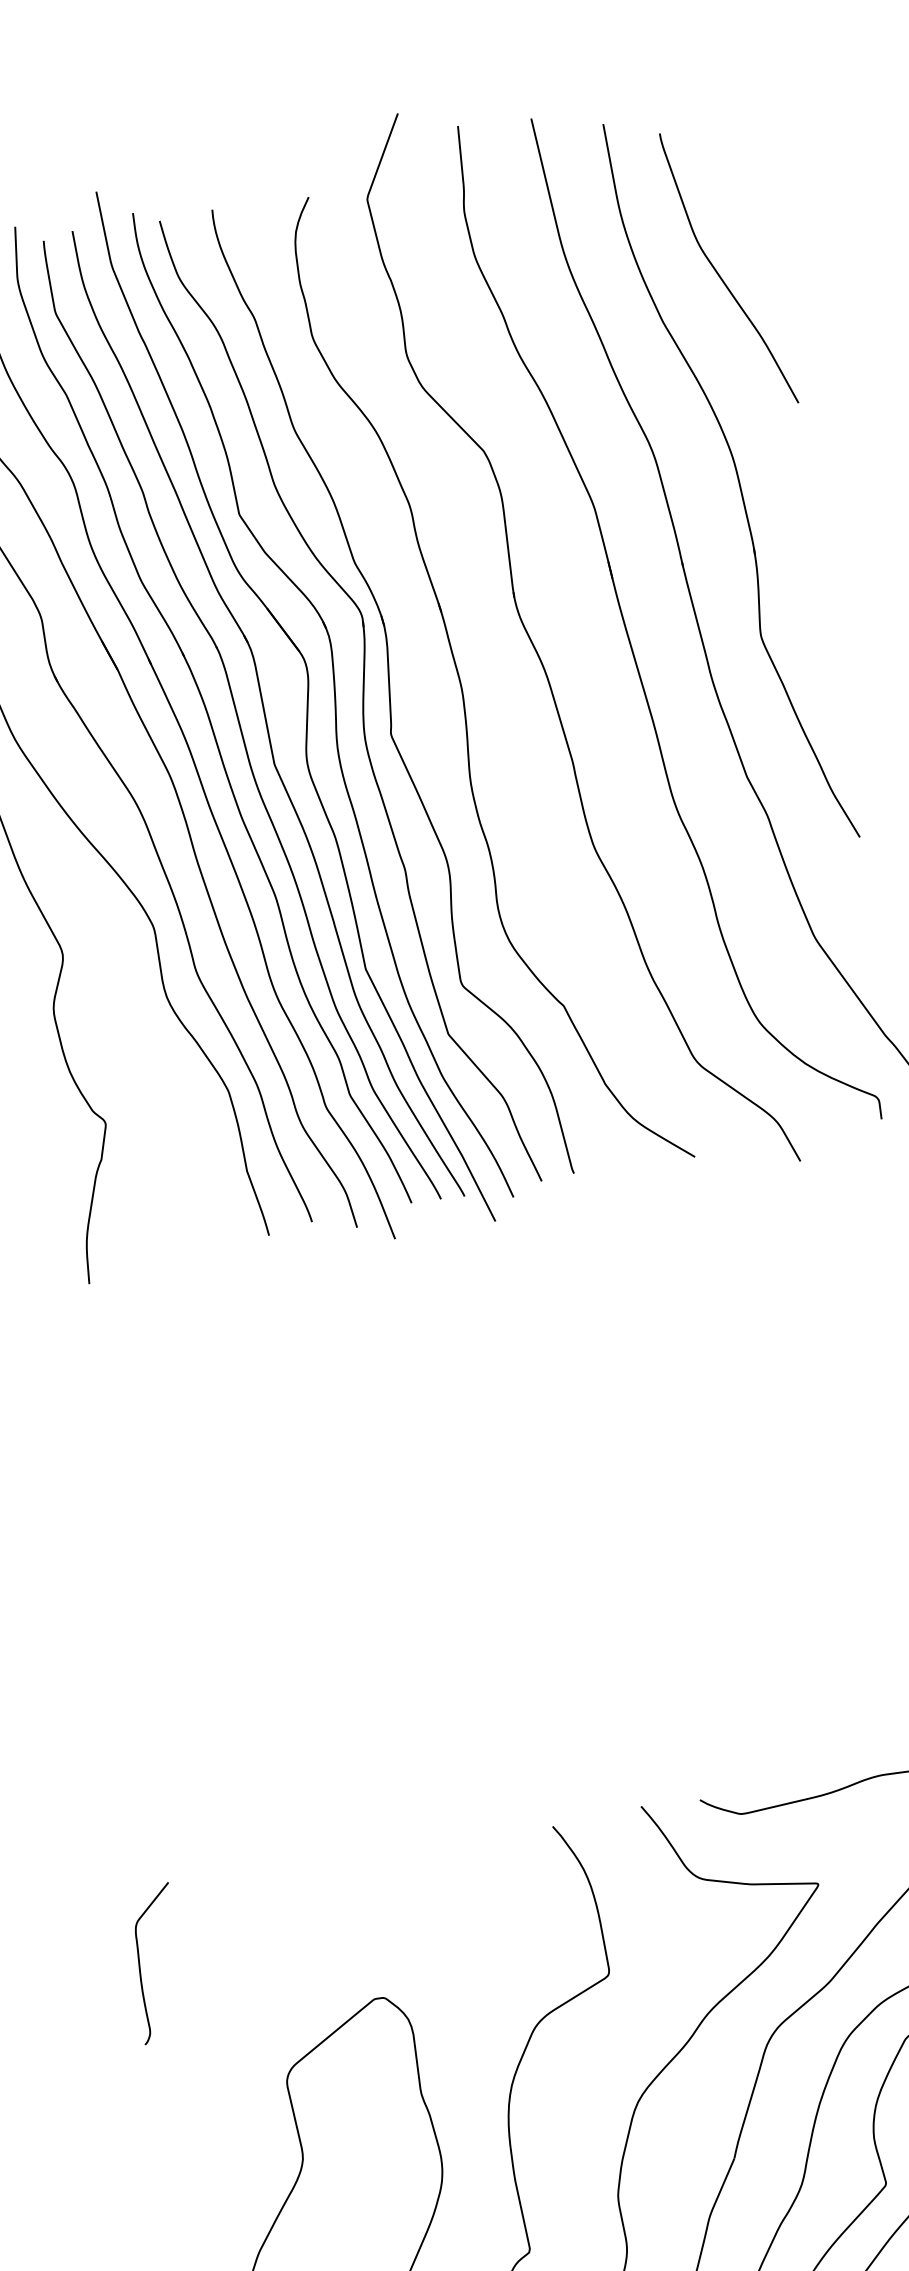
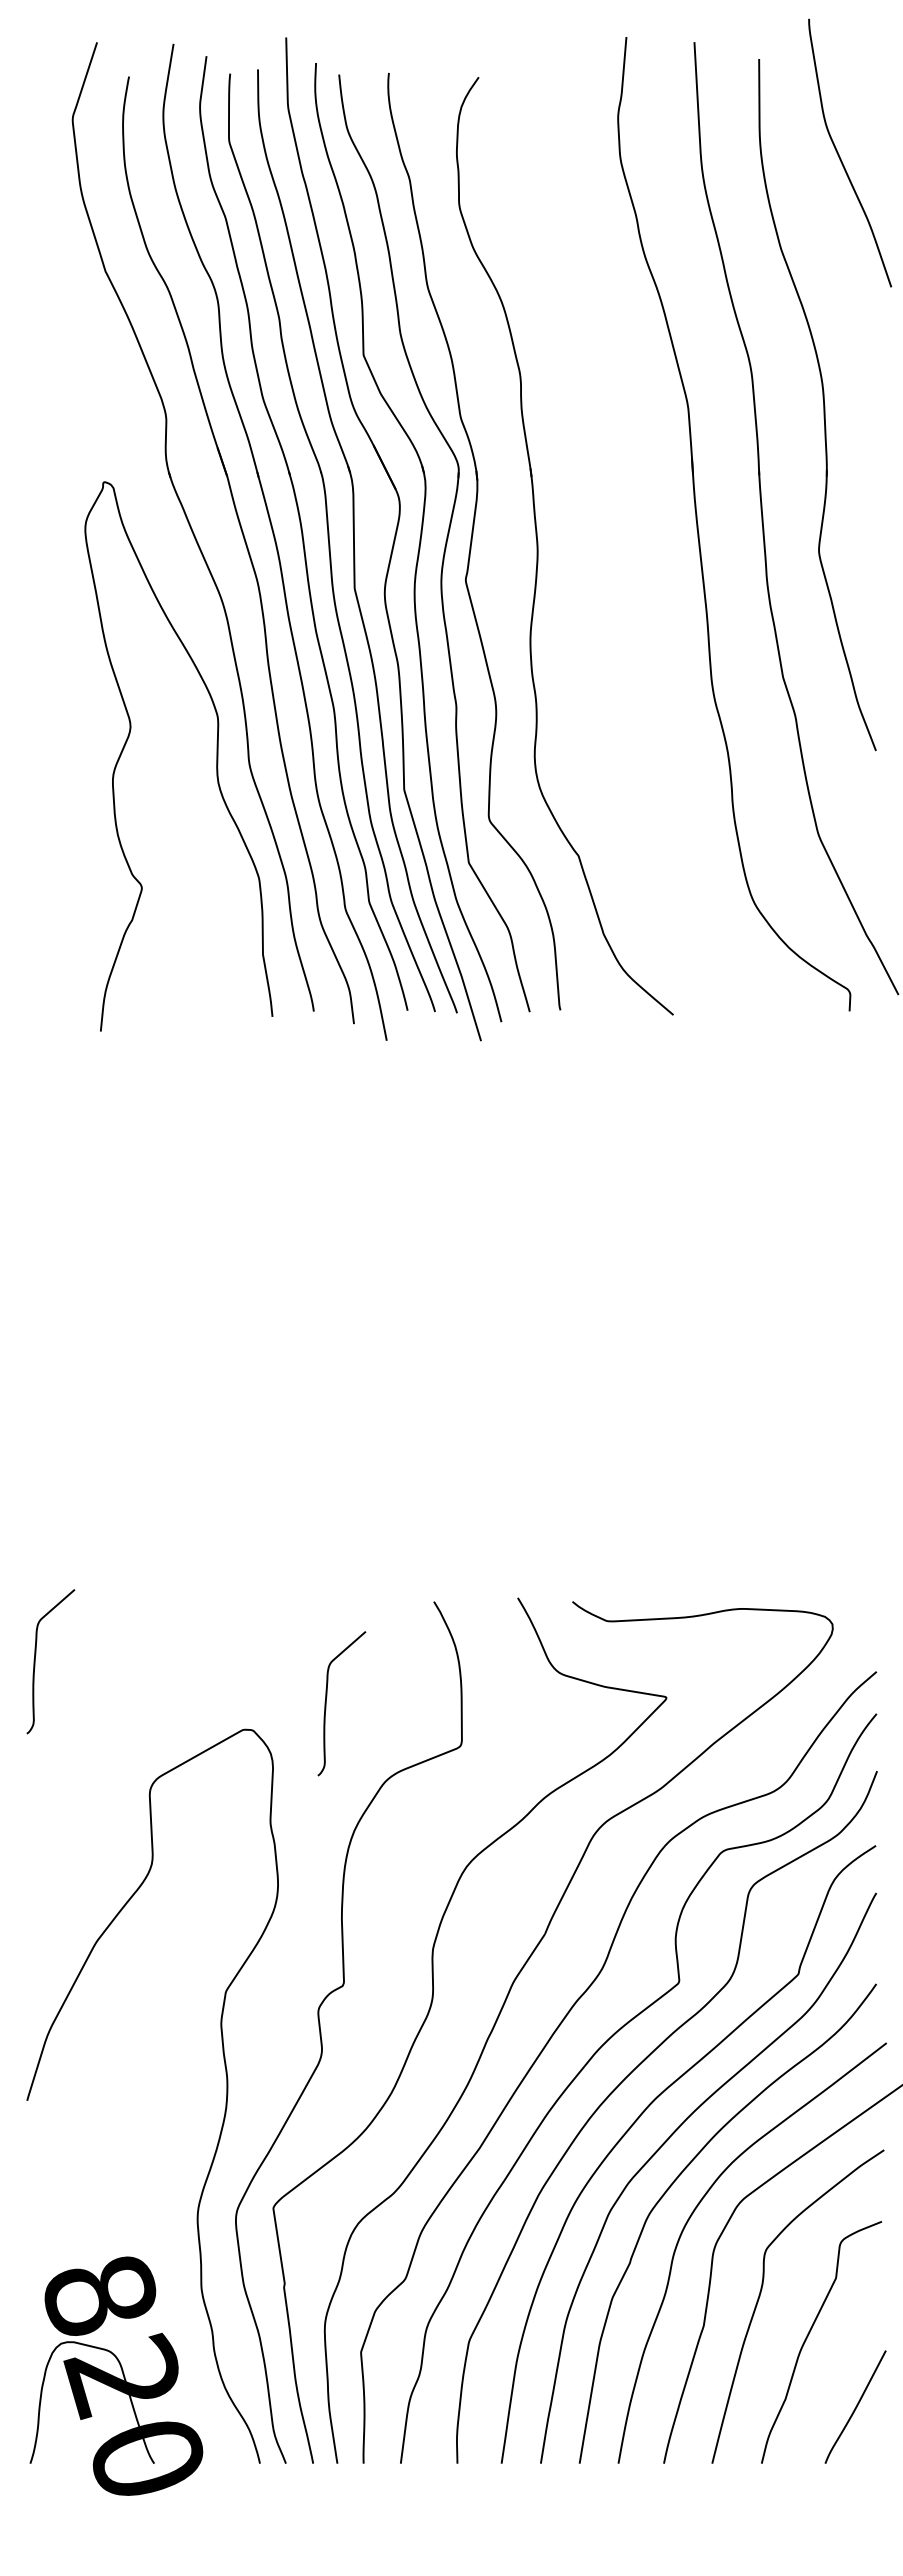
curve: (719, 273) -> (840, 156), moved
part: (542, 660) -> (615, 537), removed
curve: (457, 1955) -> (326, 1703), added

